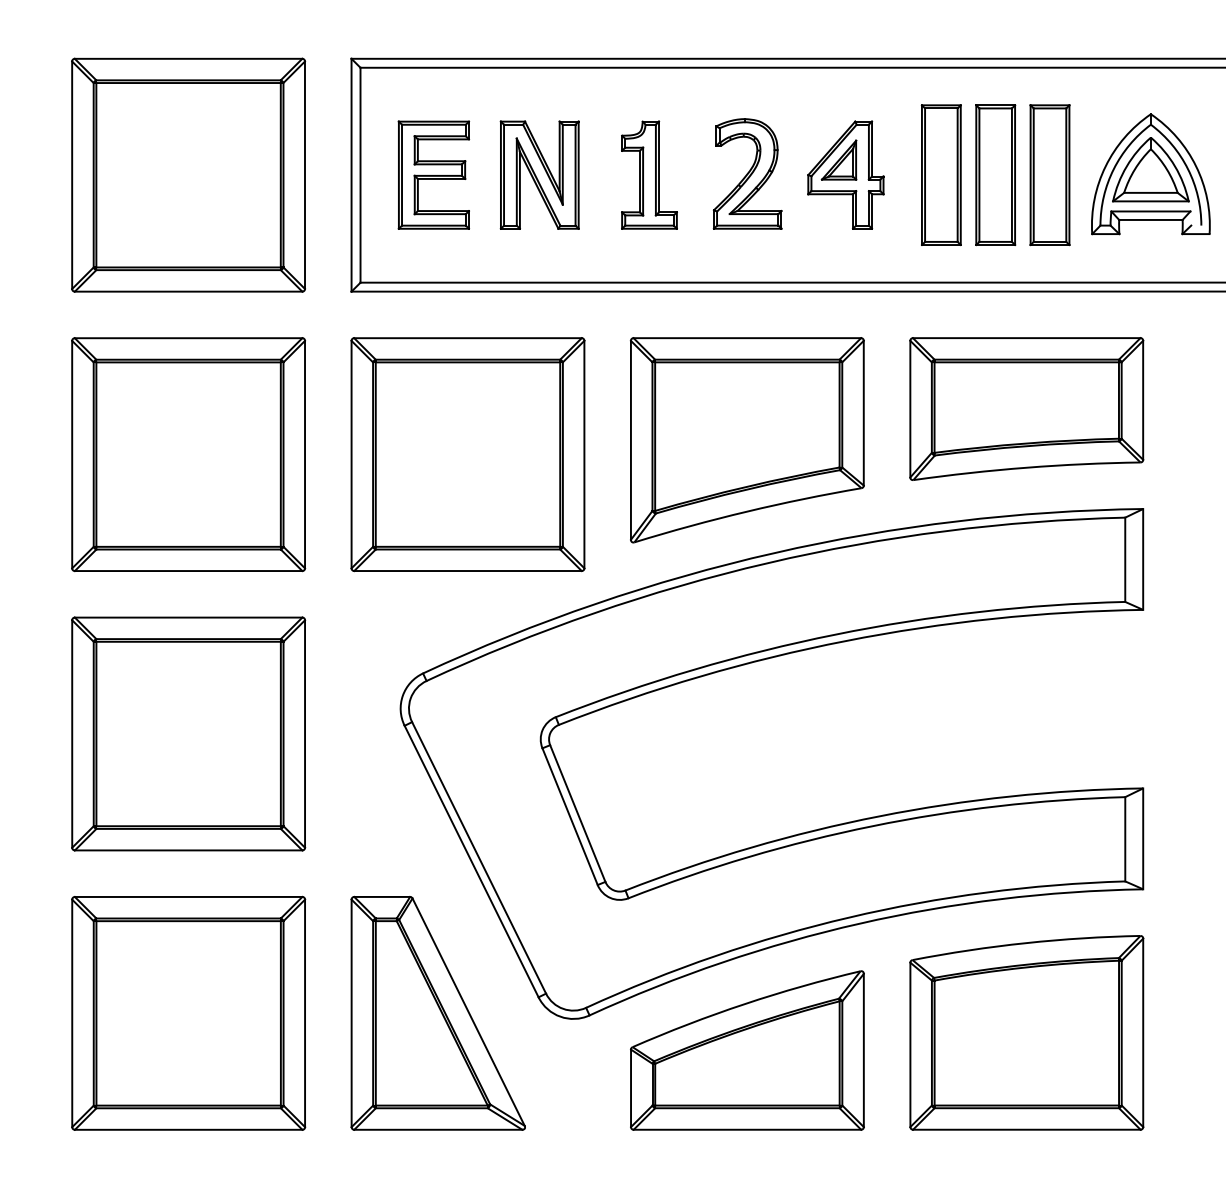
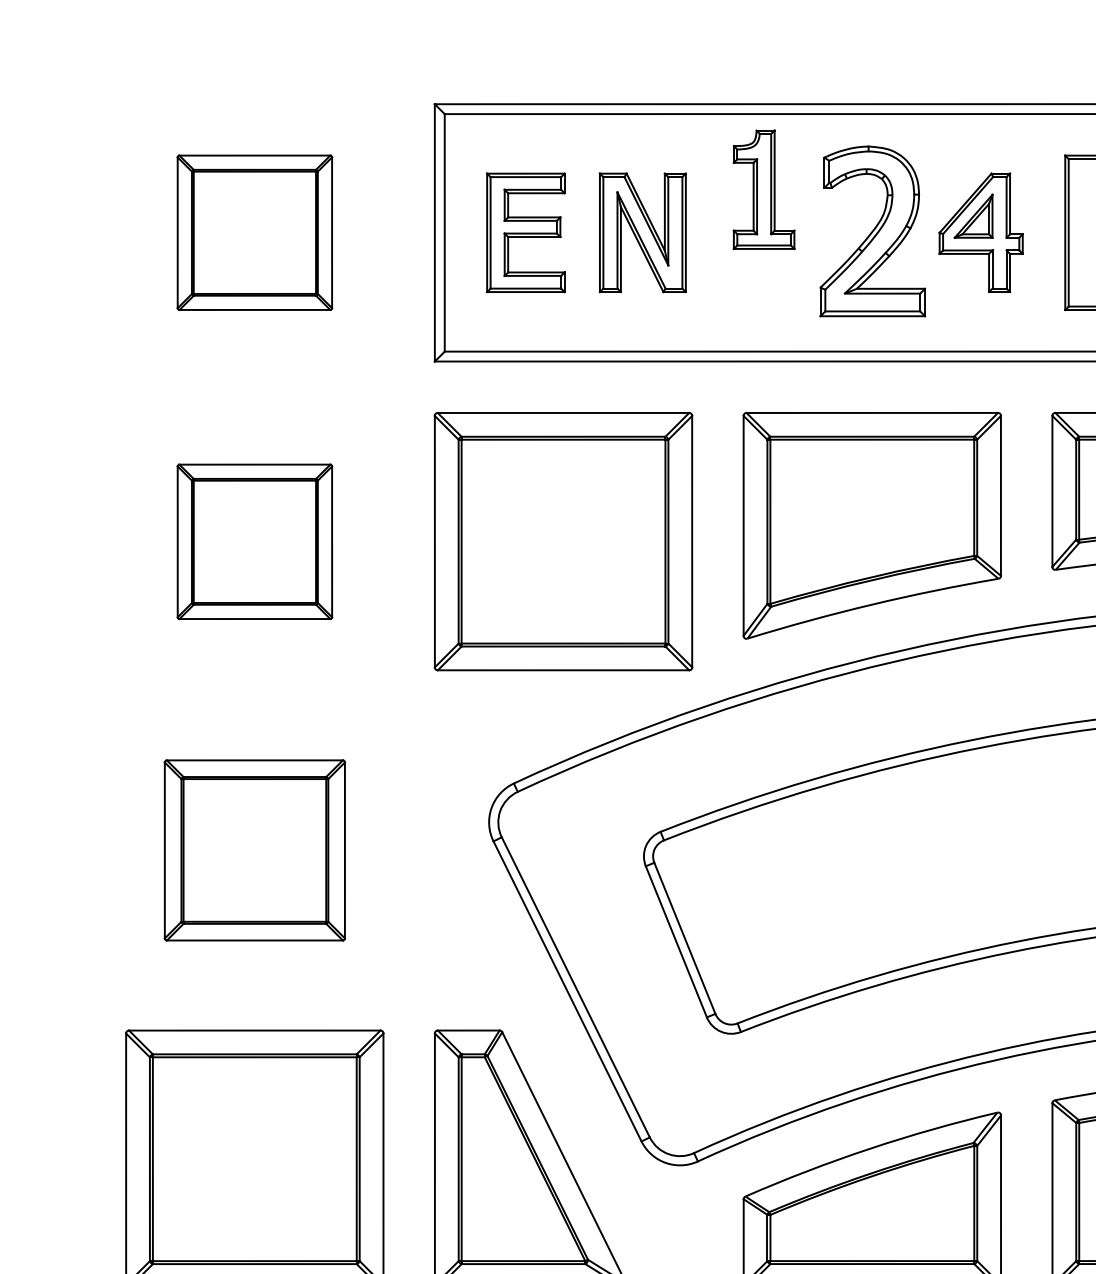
part: (747, 173) -> (872, 230), size x1.4
part: (188, 174) -> (254, 232), size x0.6
part: (649, 174) -> (764, 188), moved
part: (188, 454) -> (254, 541), size x0.6
part: (188, 733) -> (254, 849), size x0.7

